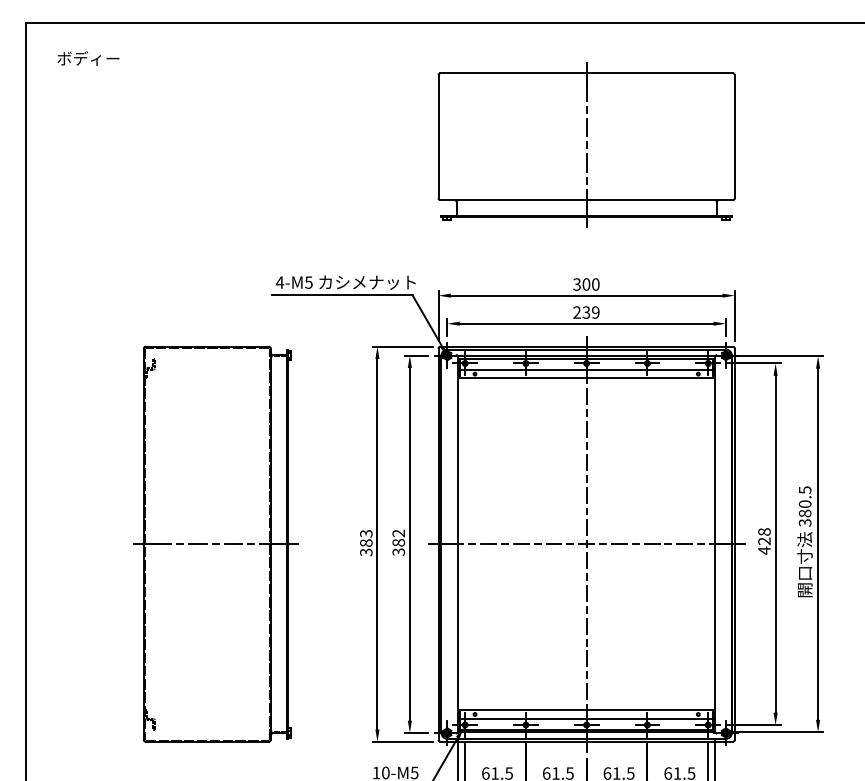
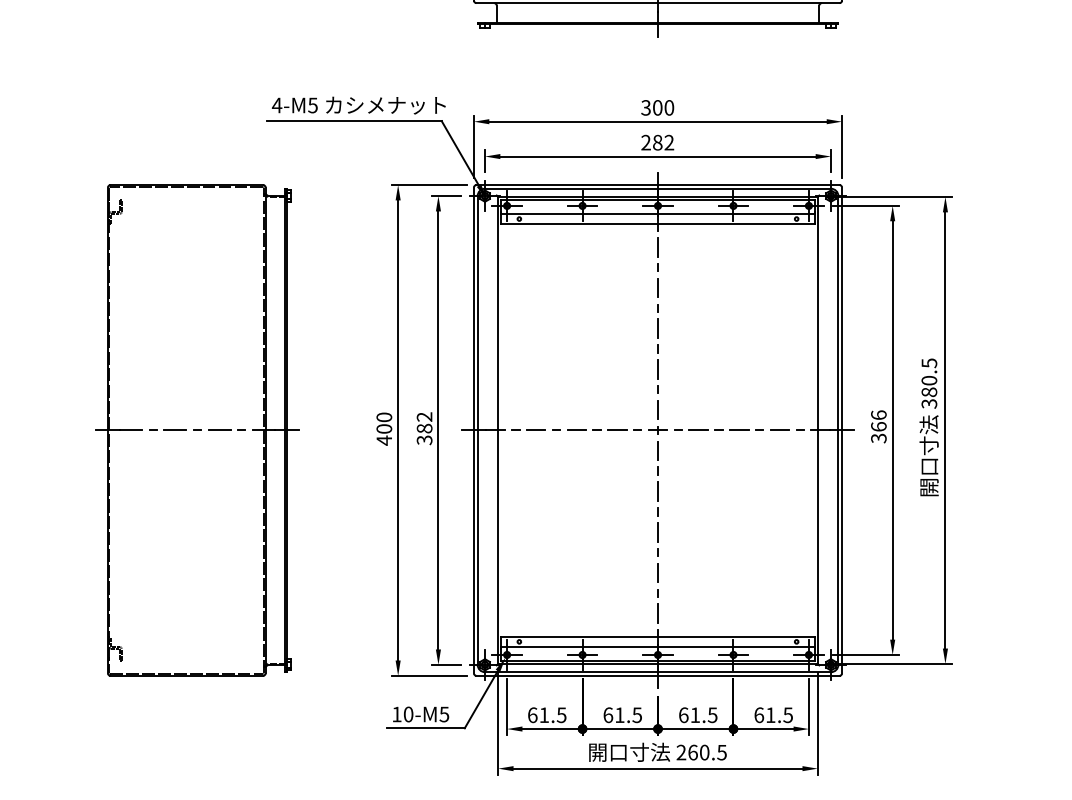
text: (590, 312) -> (662, 142), 239 -> 282
text: (764, 541) -> (878, 427), 428 -> 366
text: (366, 542) -> (384, 428), 383 -> 400

